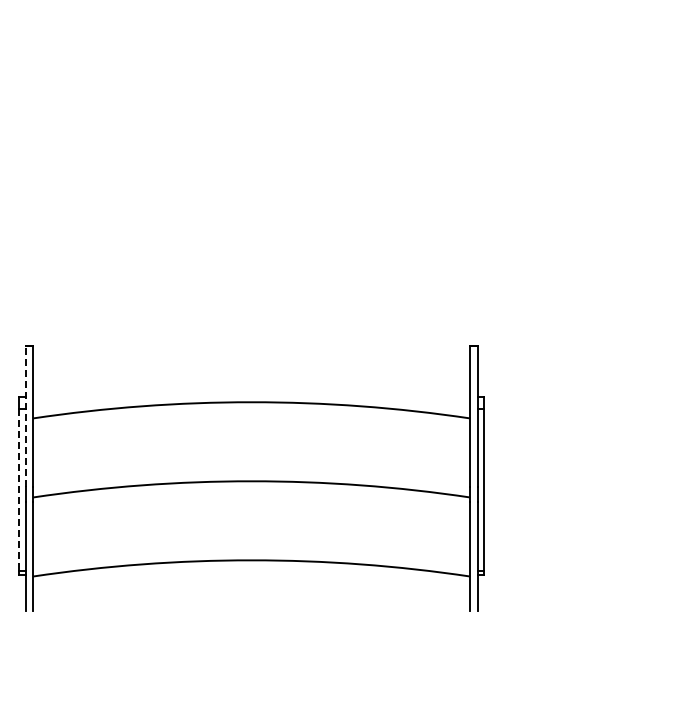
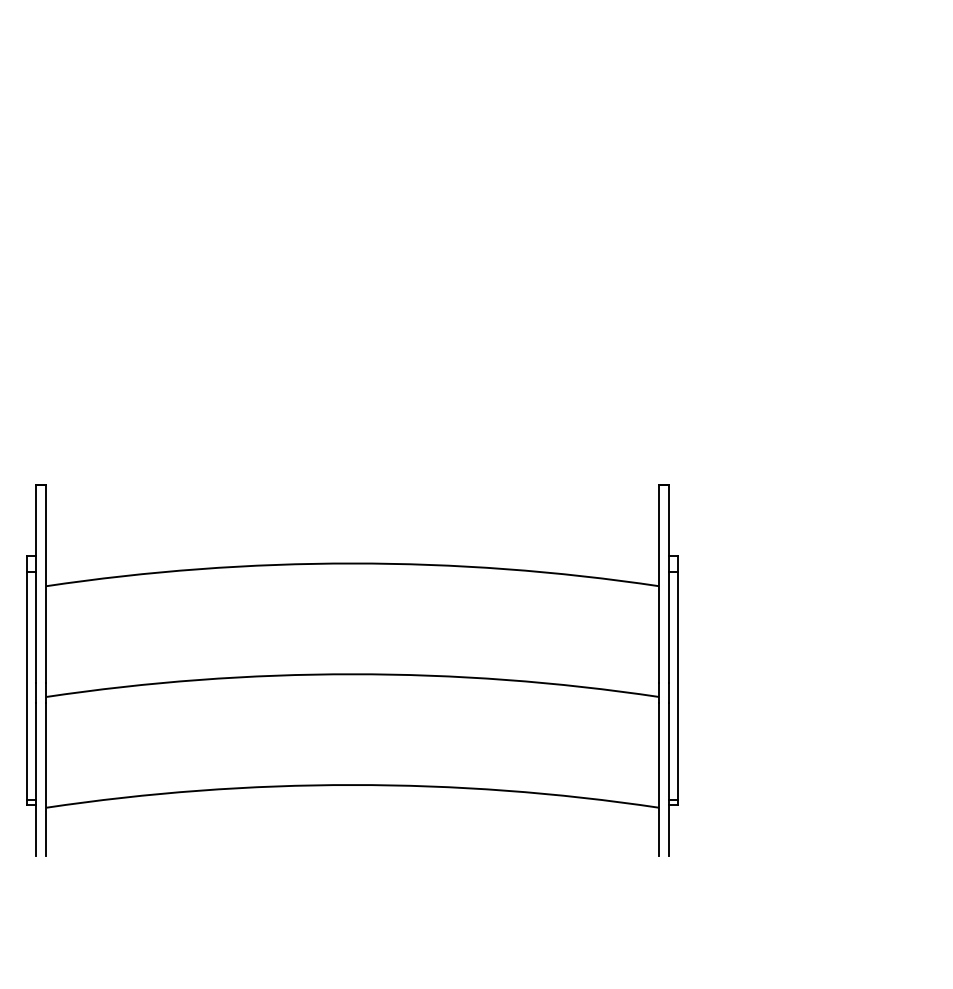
line: (25, 416) -> (35, 583), dashed -> solid
line: (19, 490) -> (27, 687), dashed -> solid

